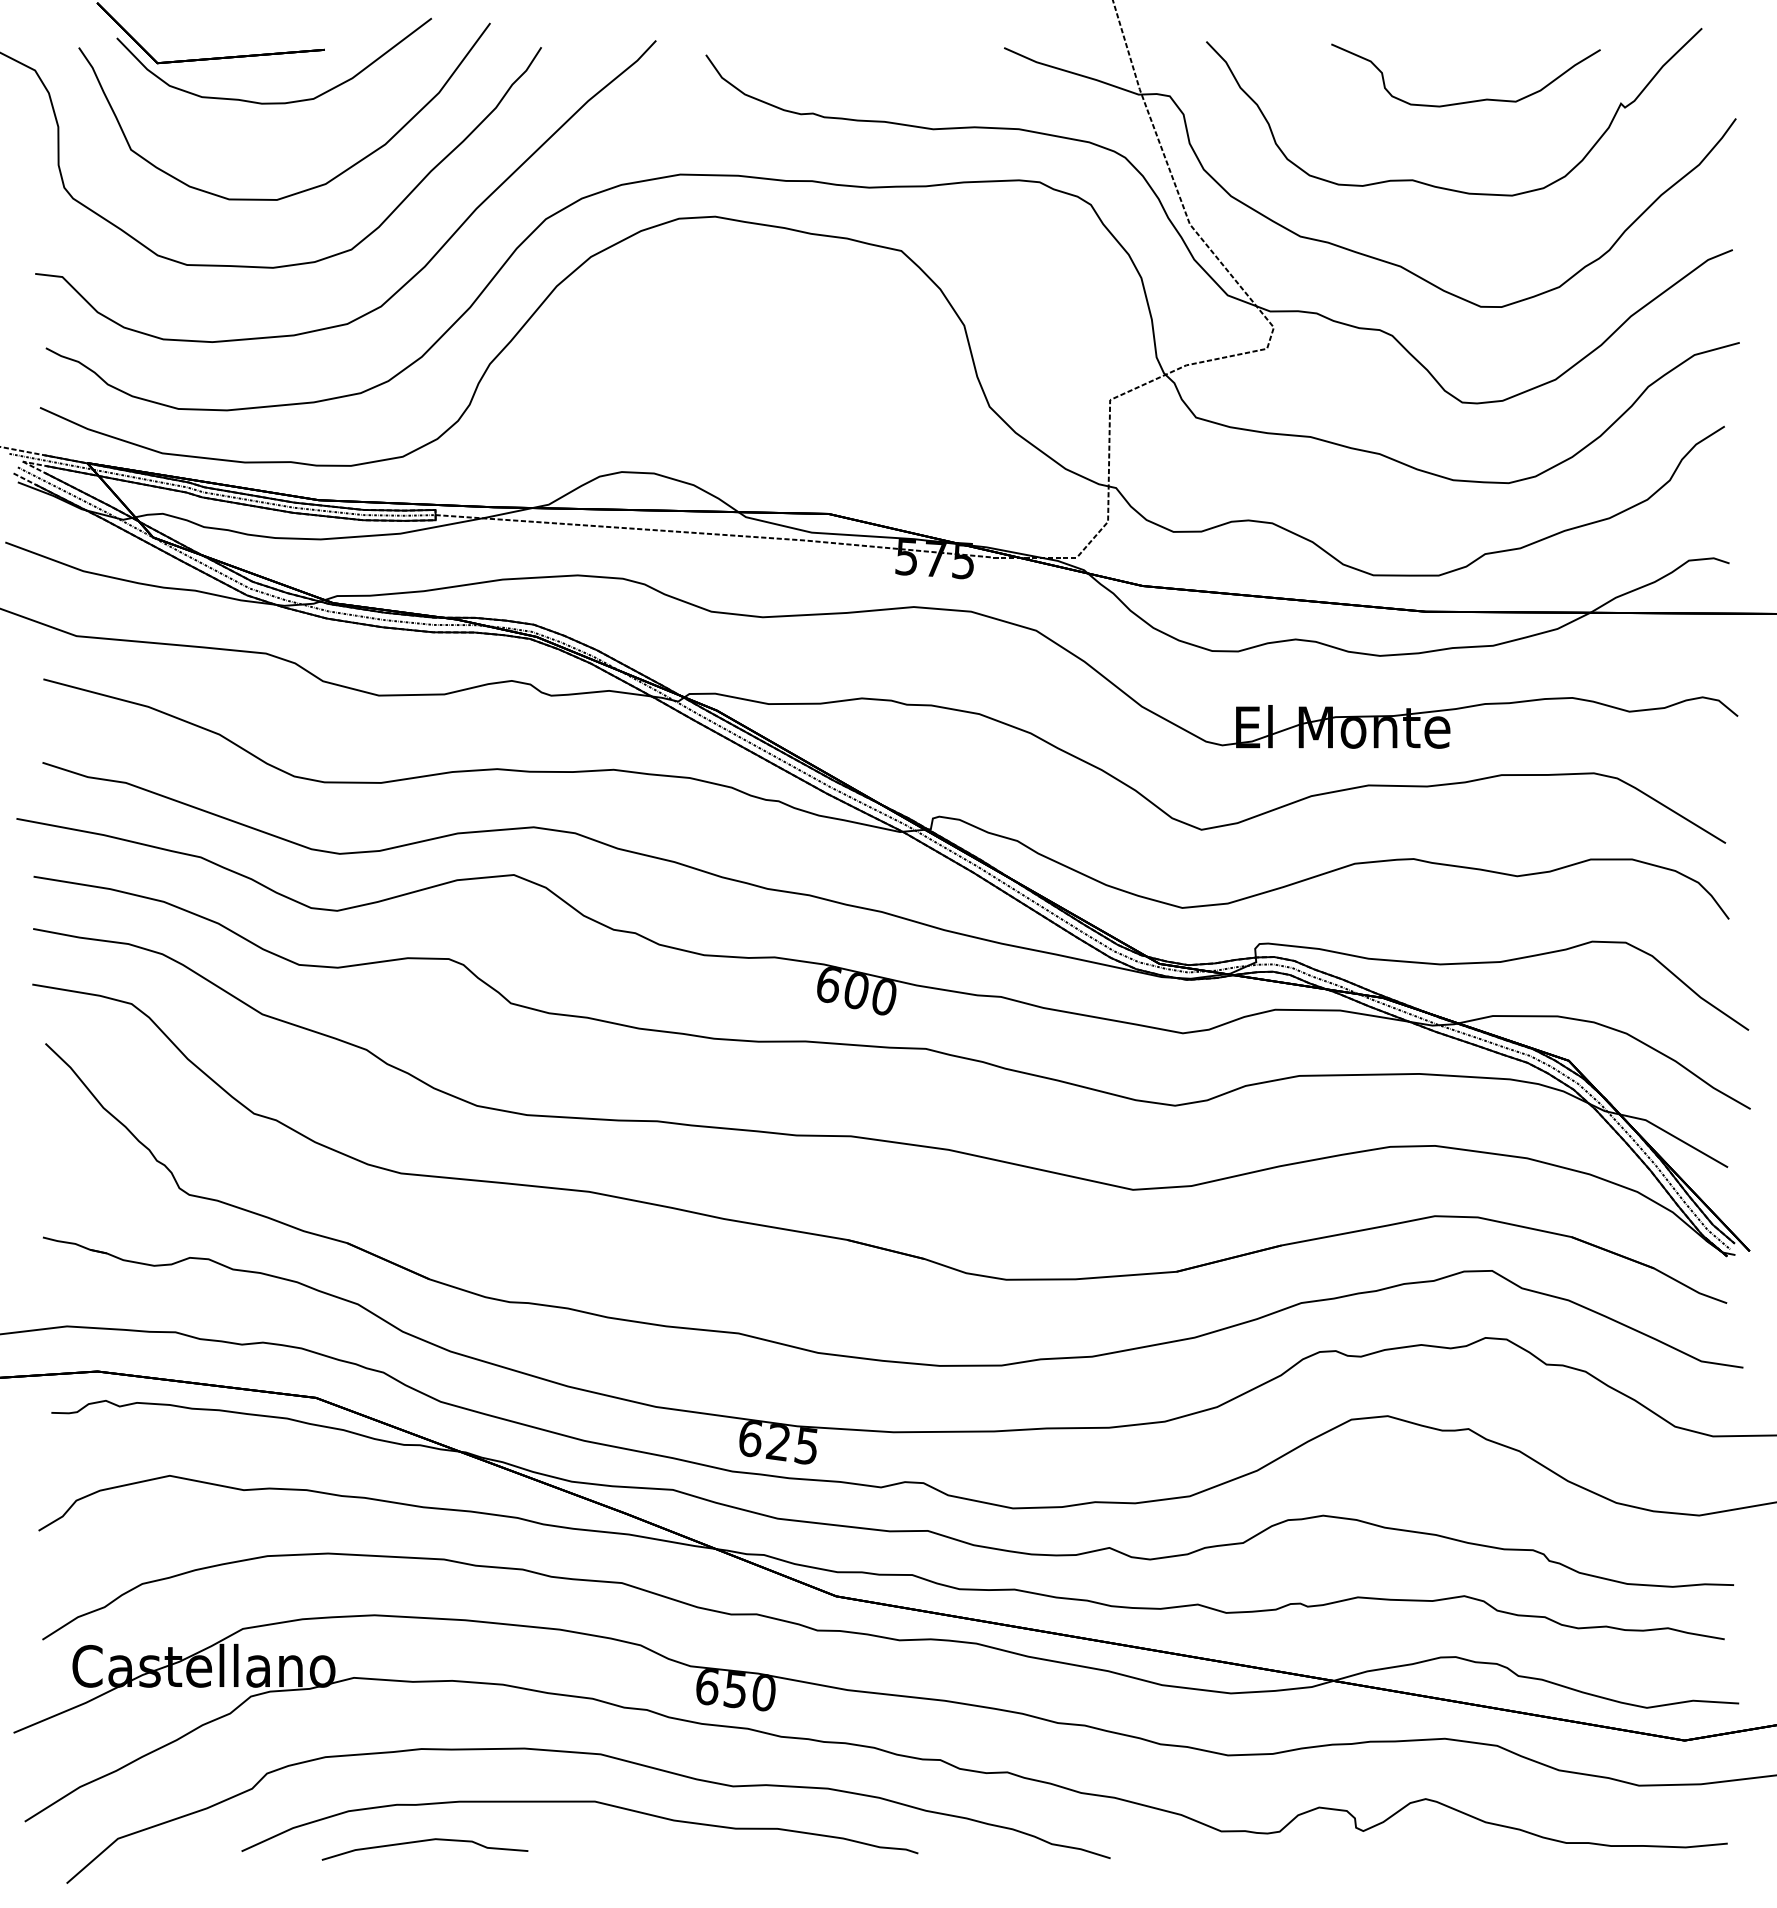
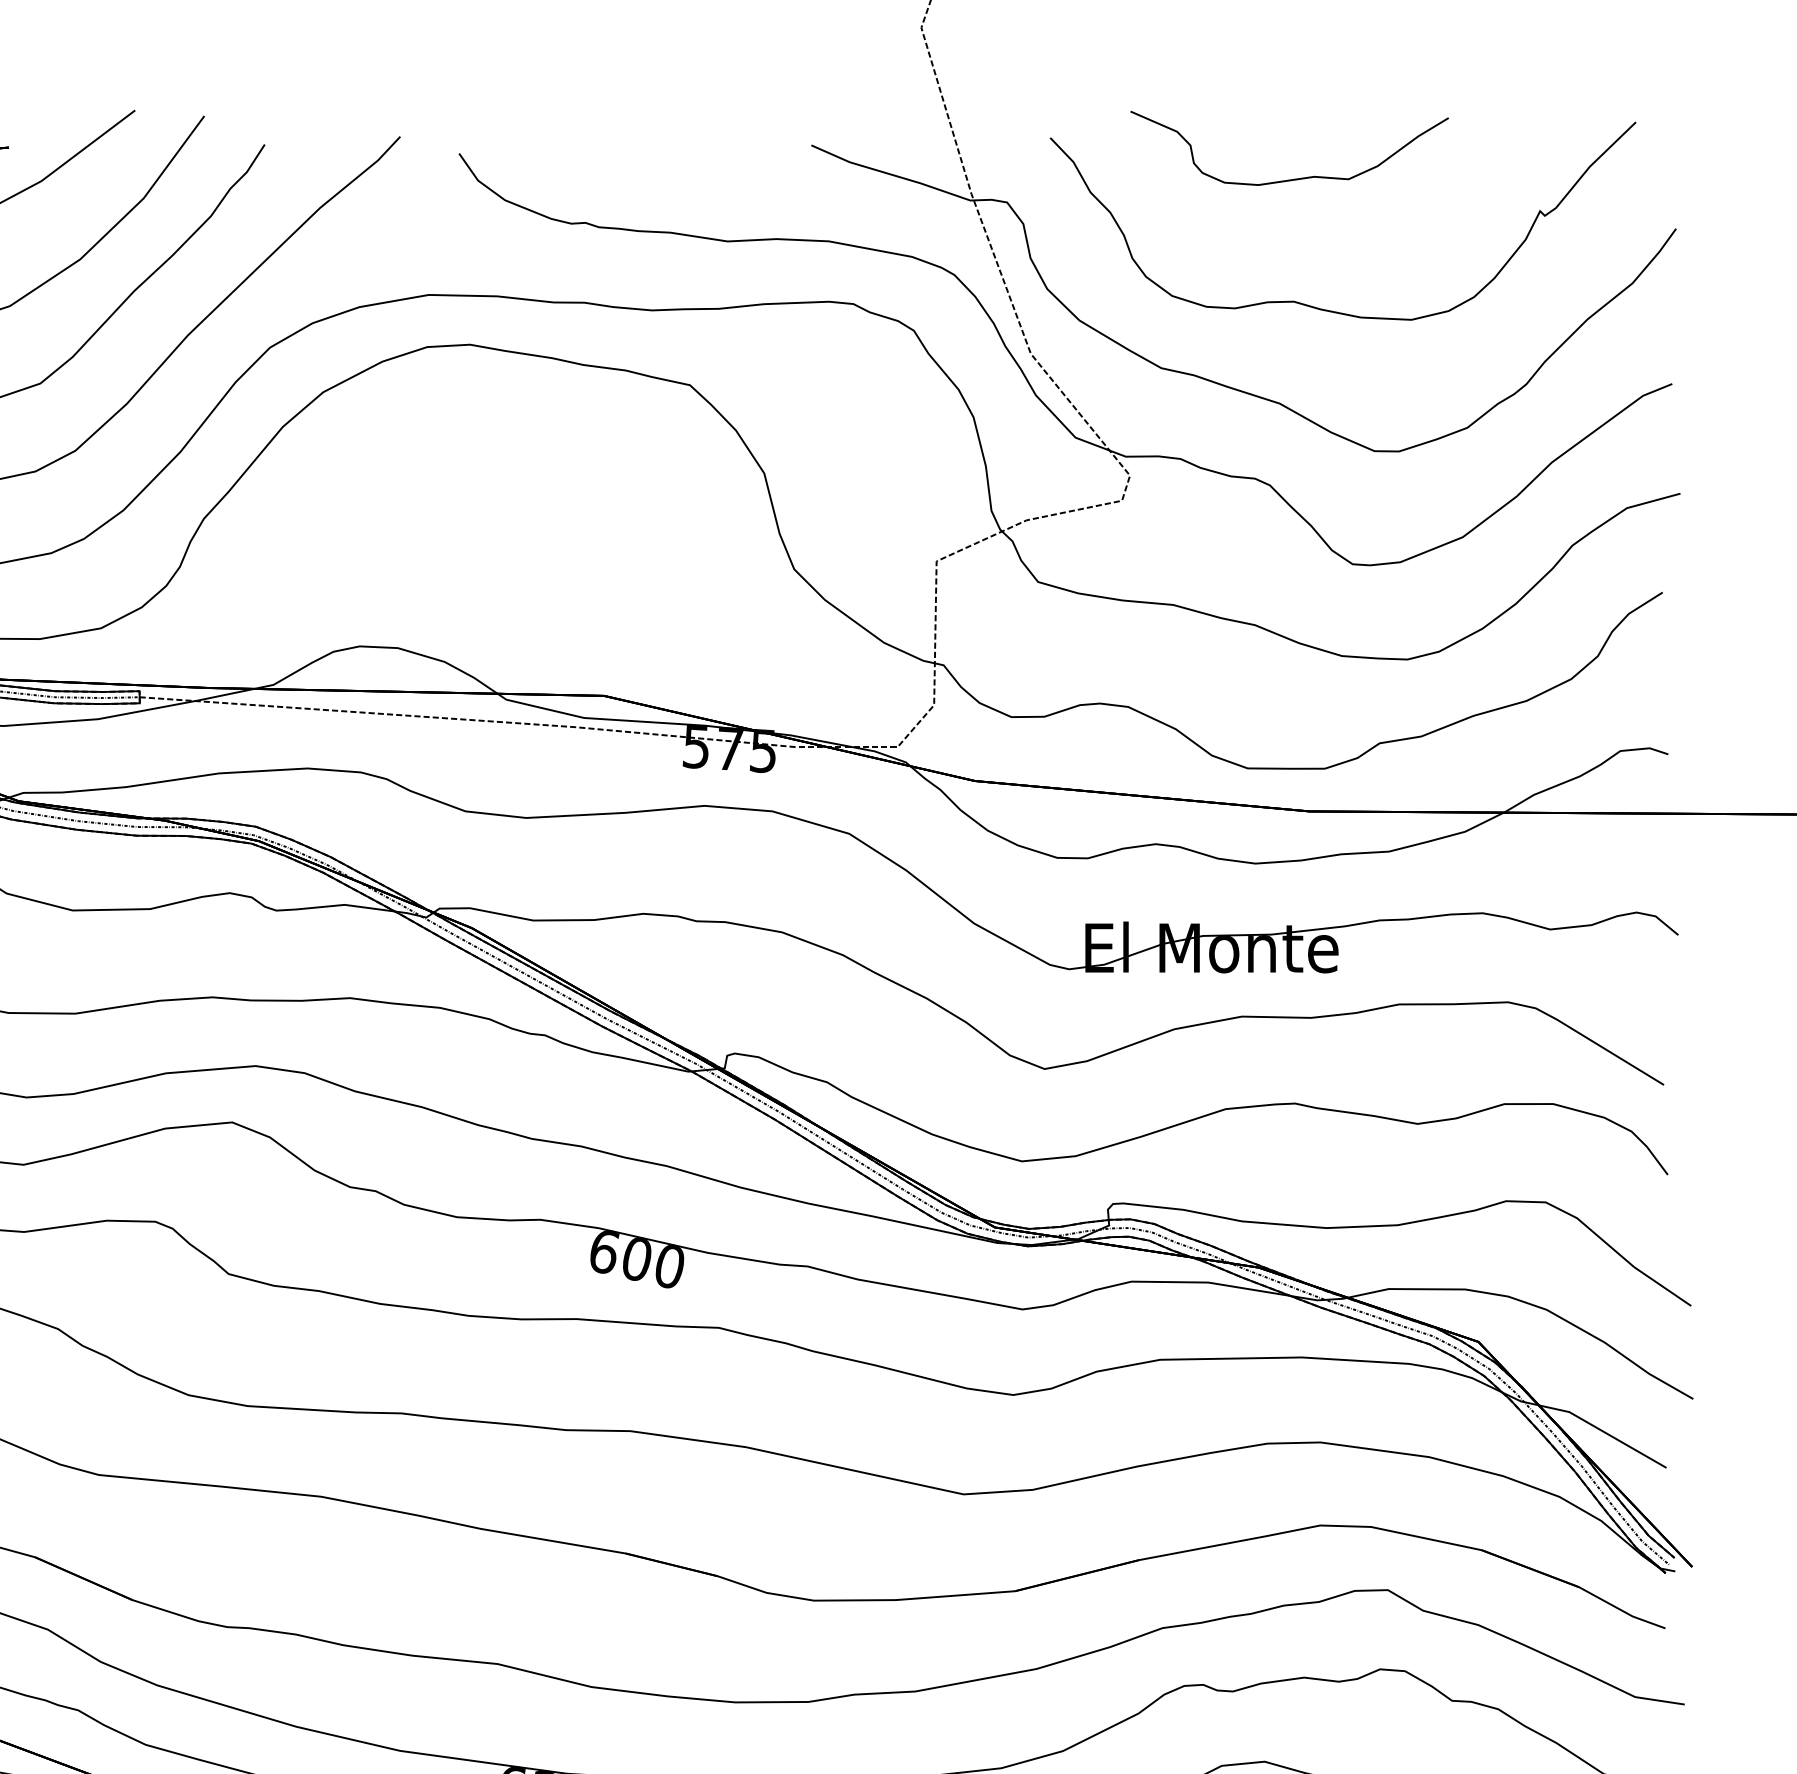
curve: (1472, 100) -> (1297, 177), moved

